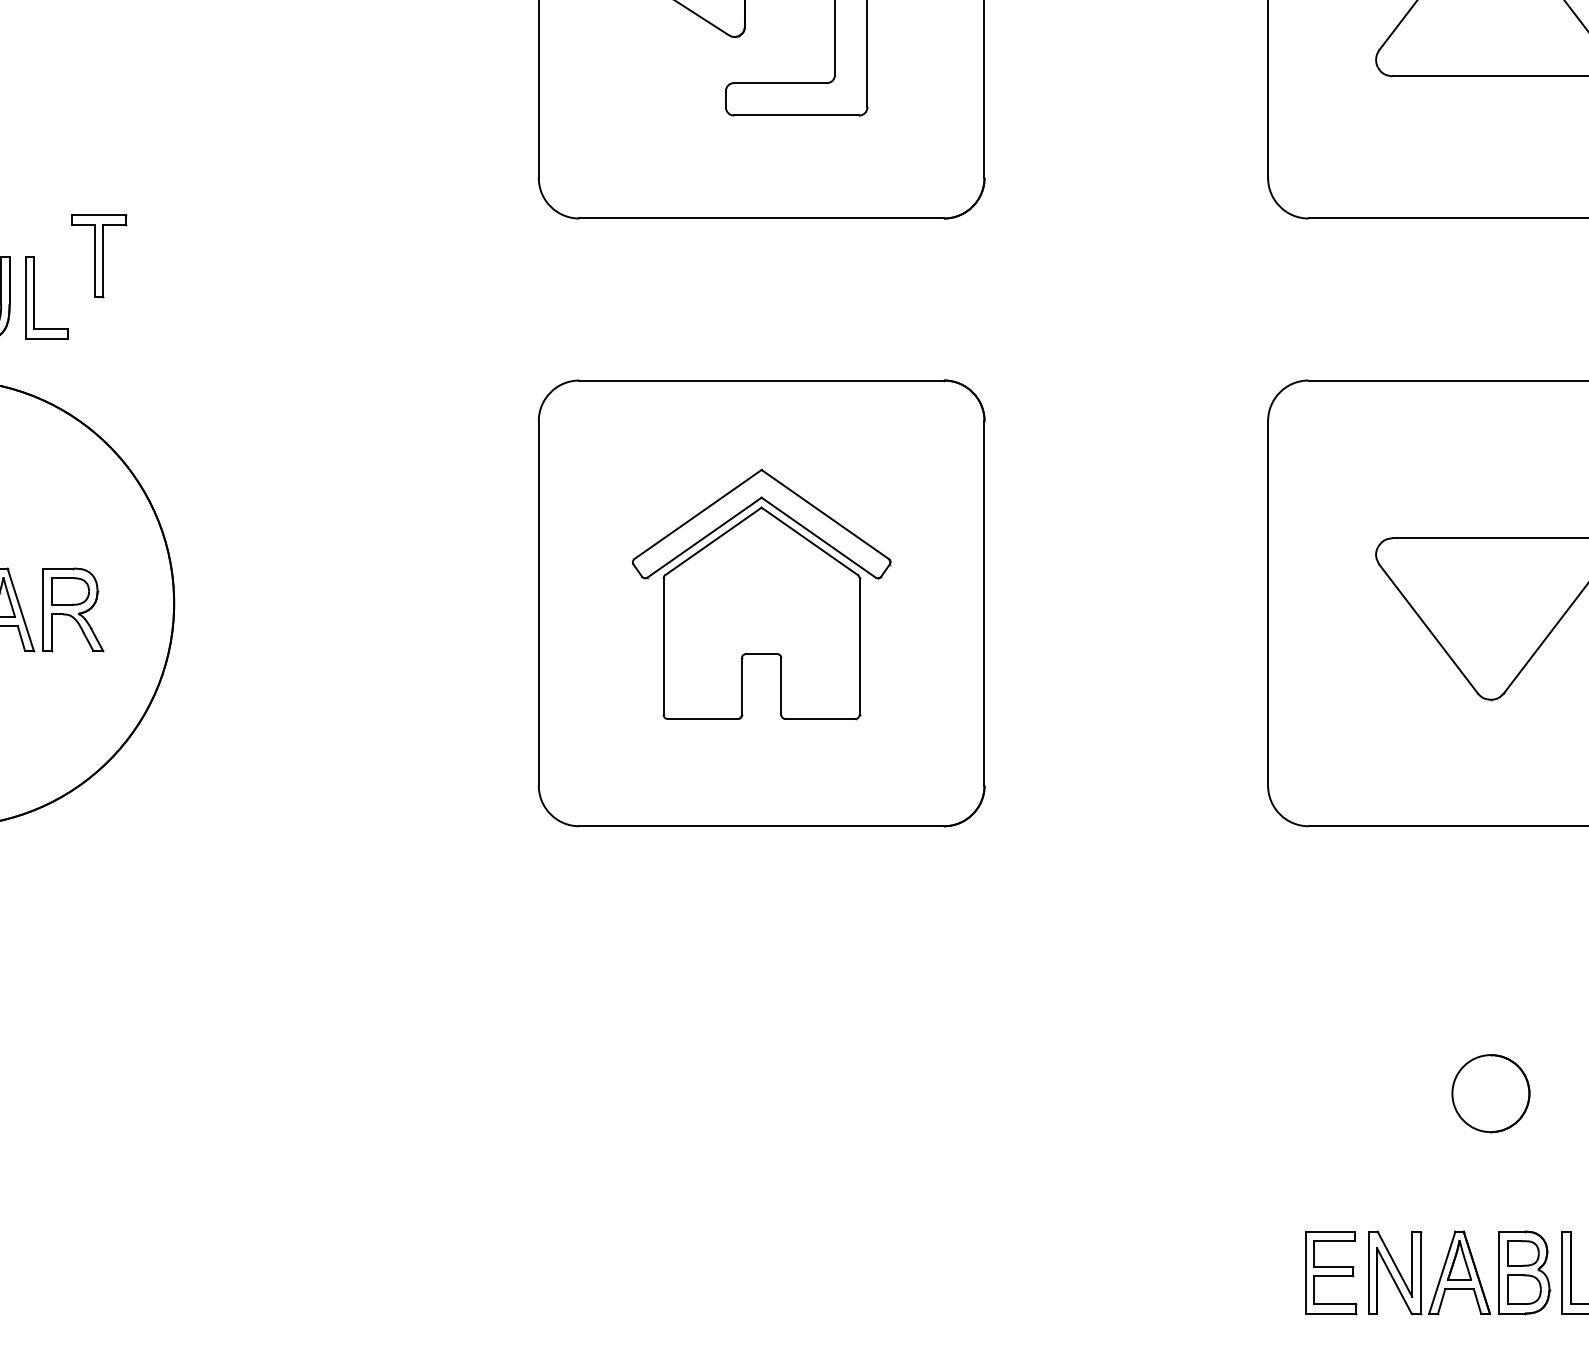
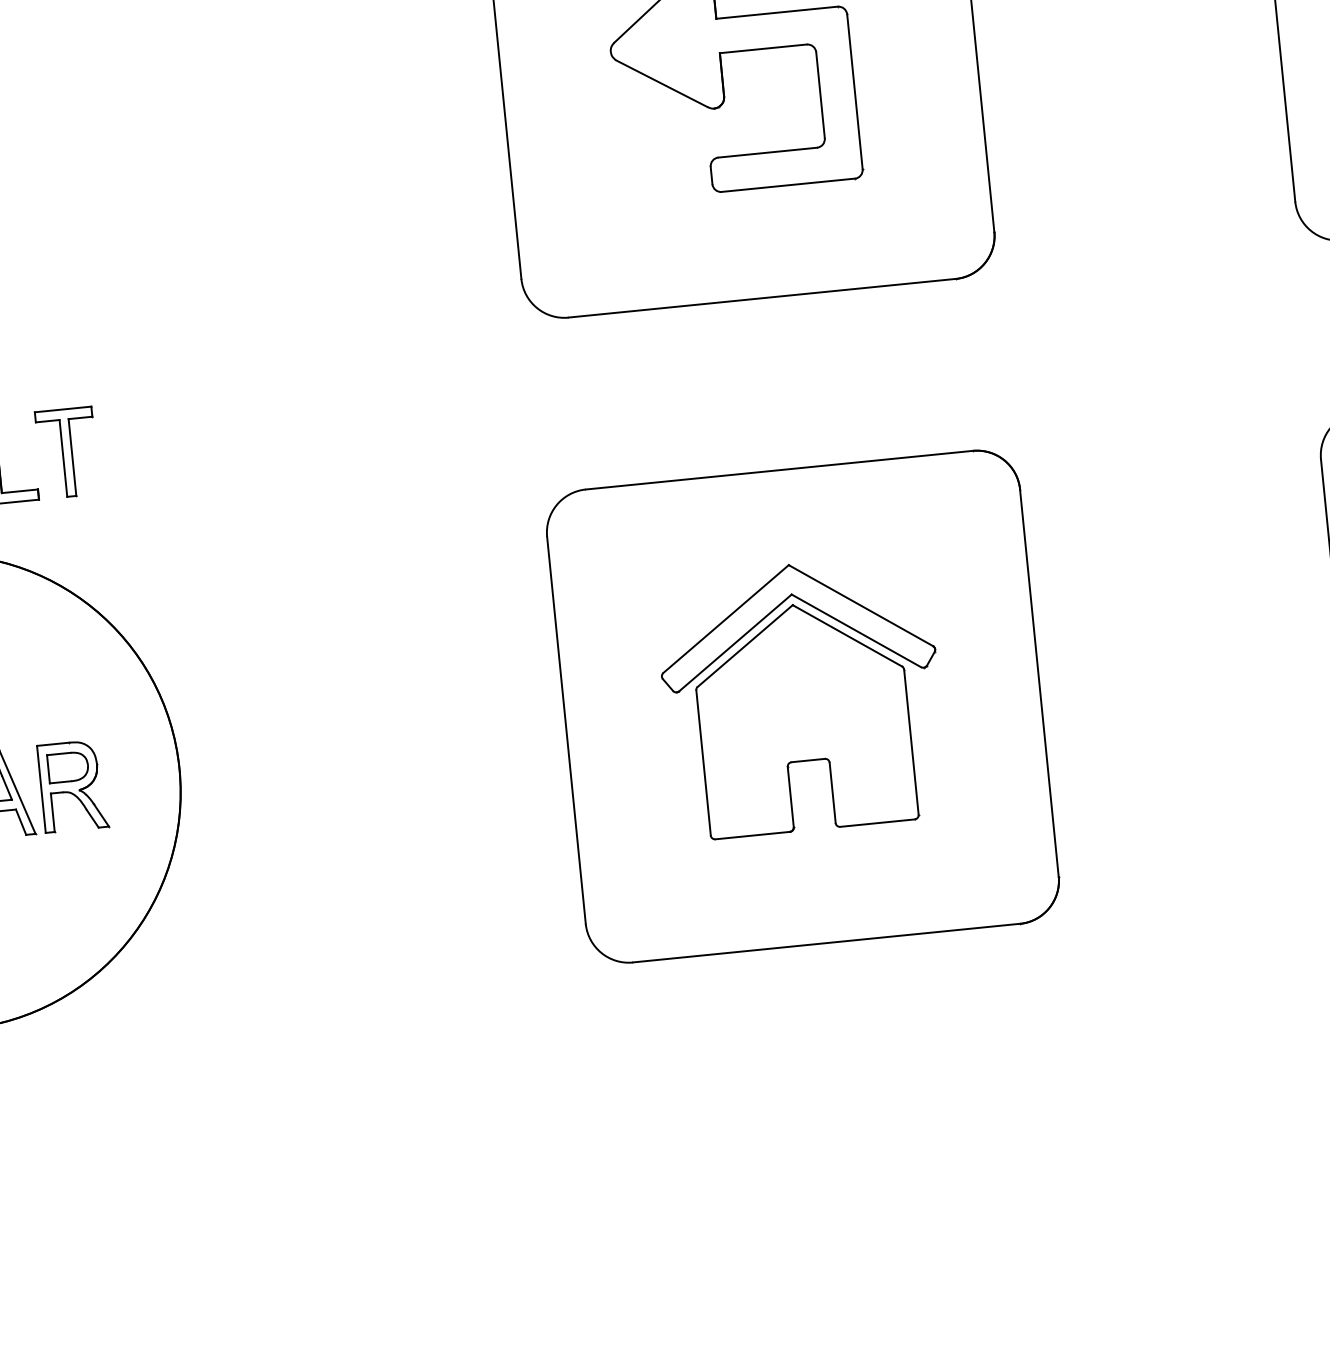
part: (99, 256) -> (67, 453), moved

